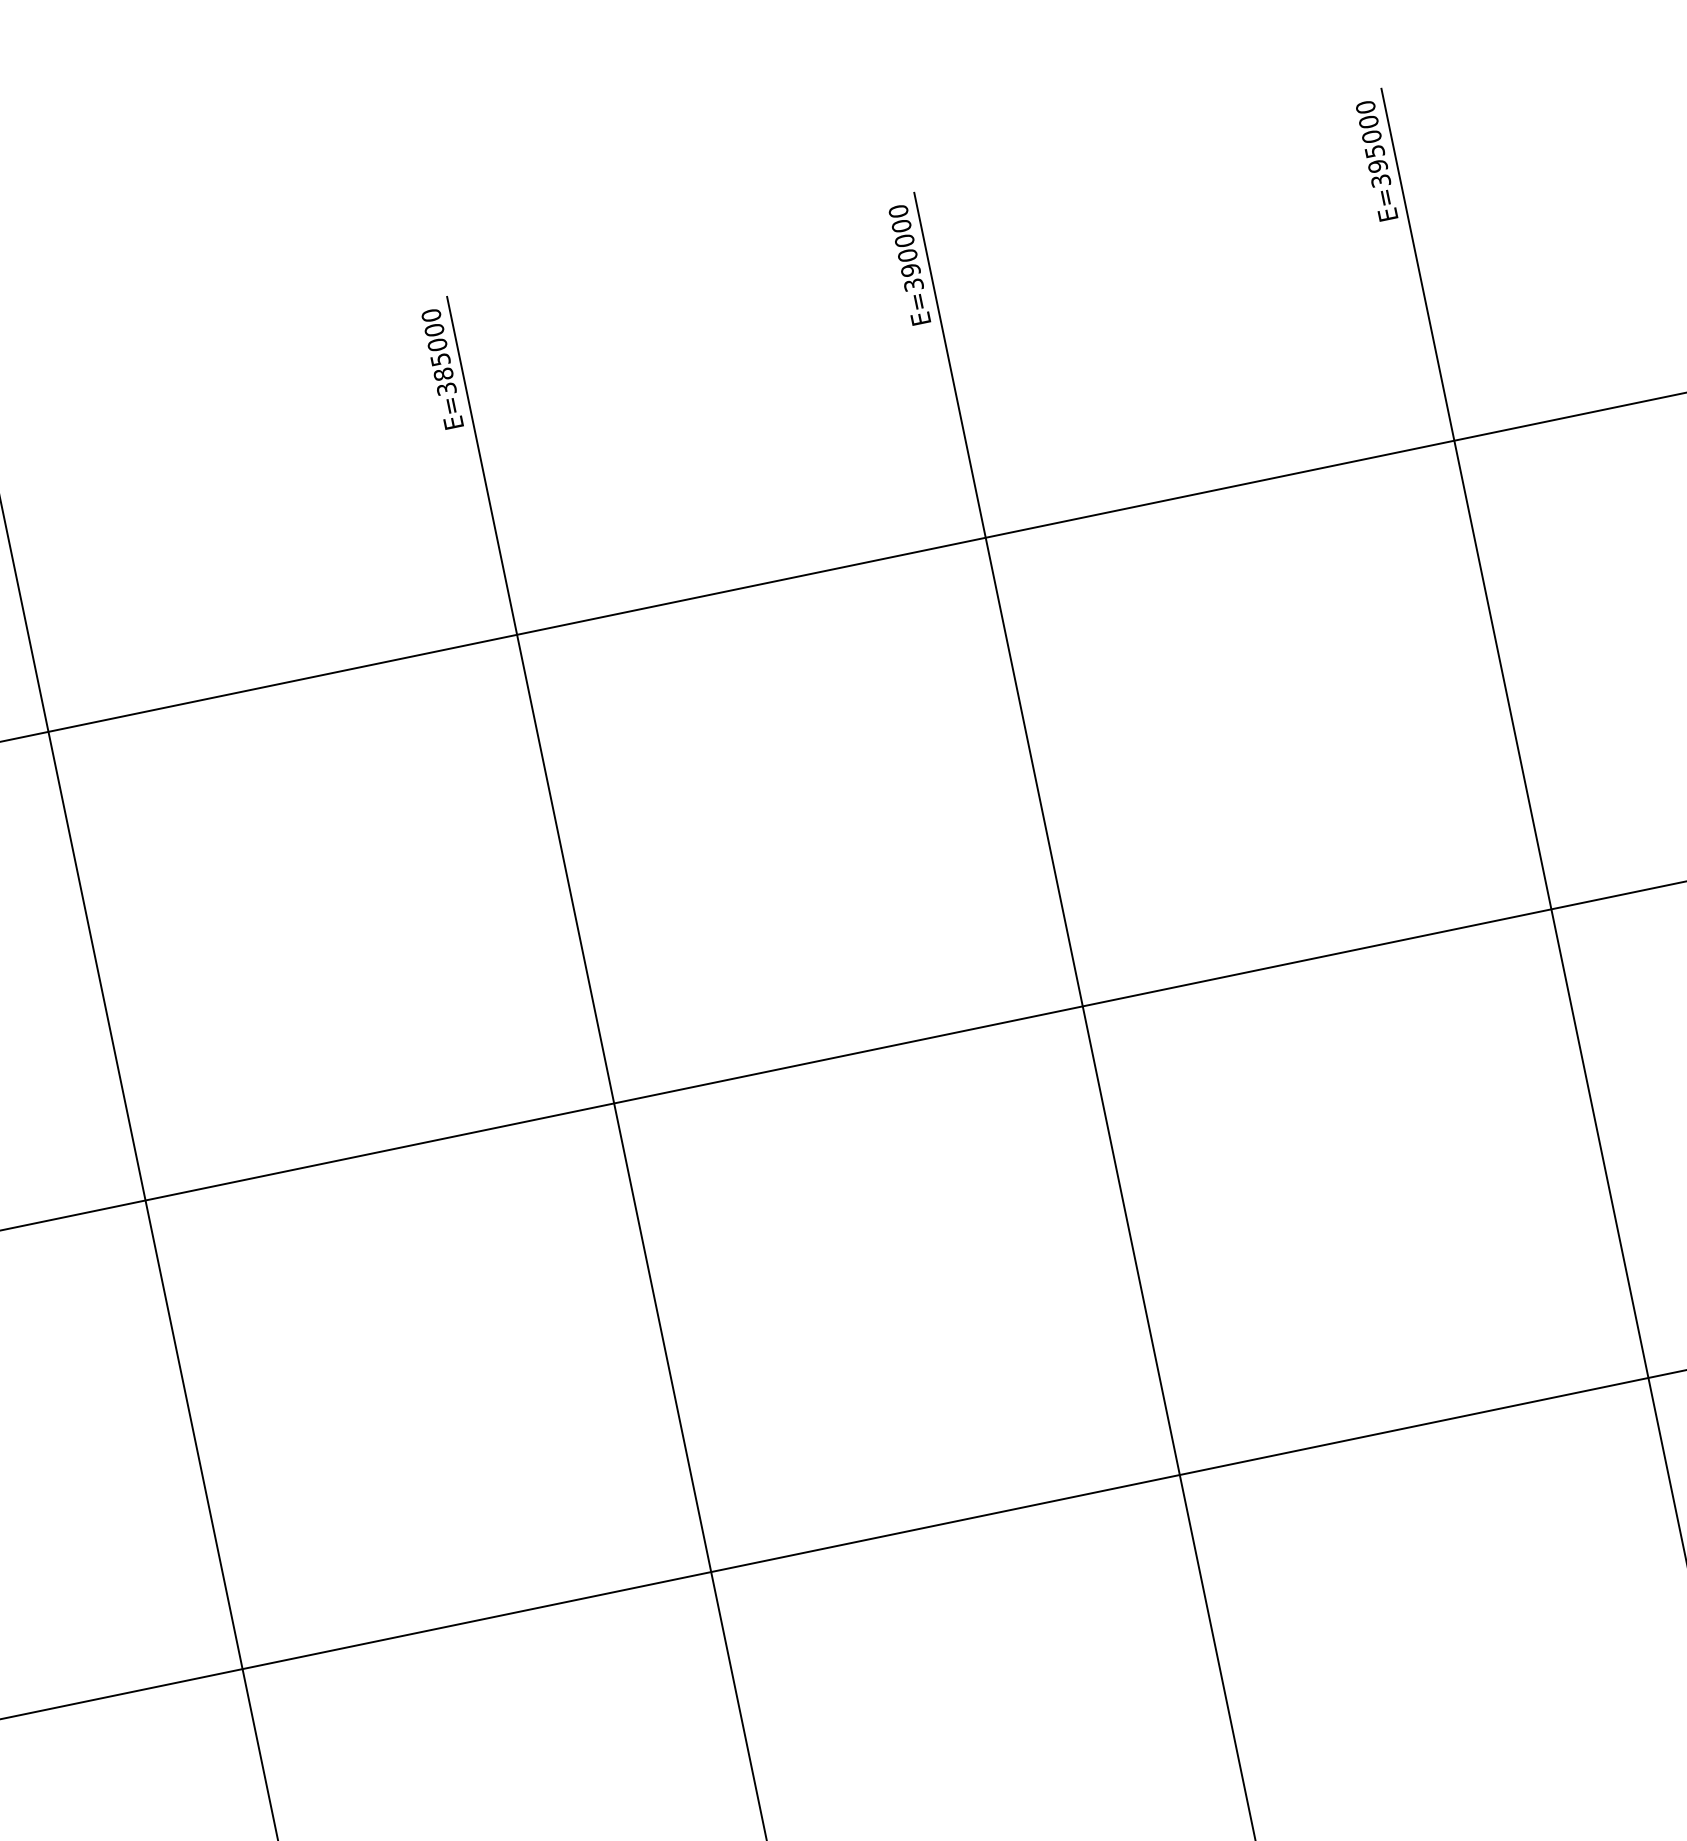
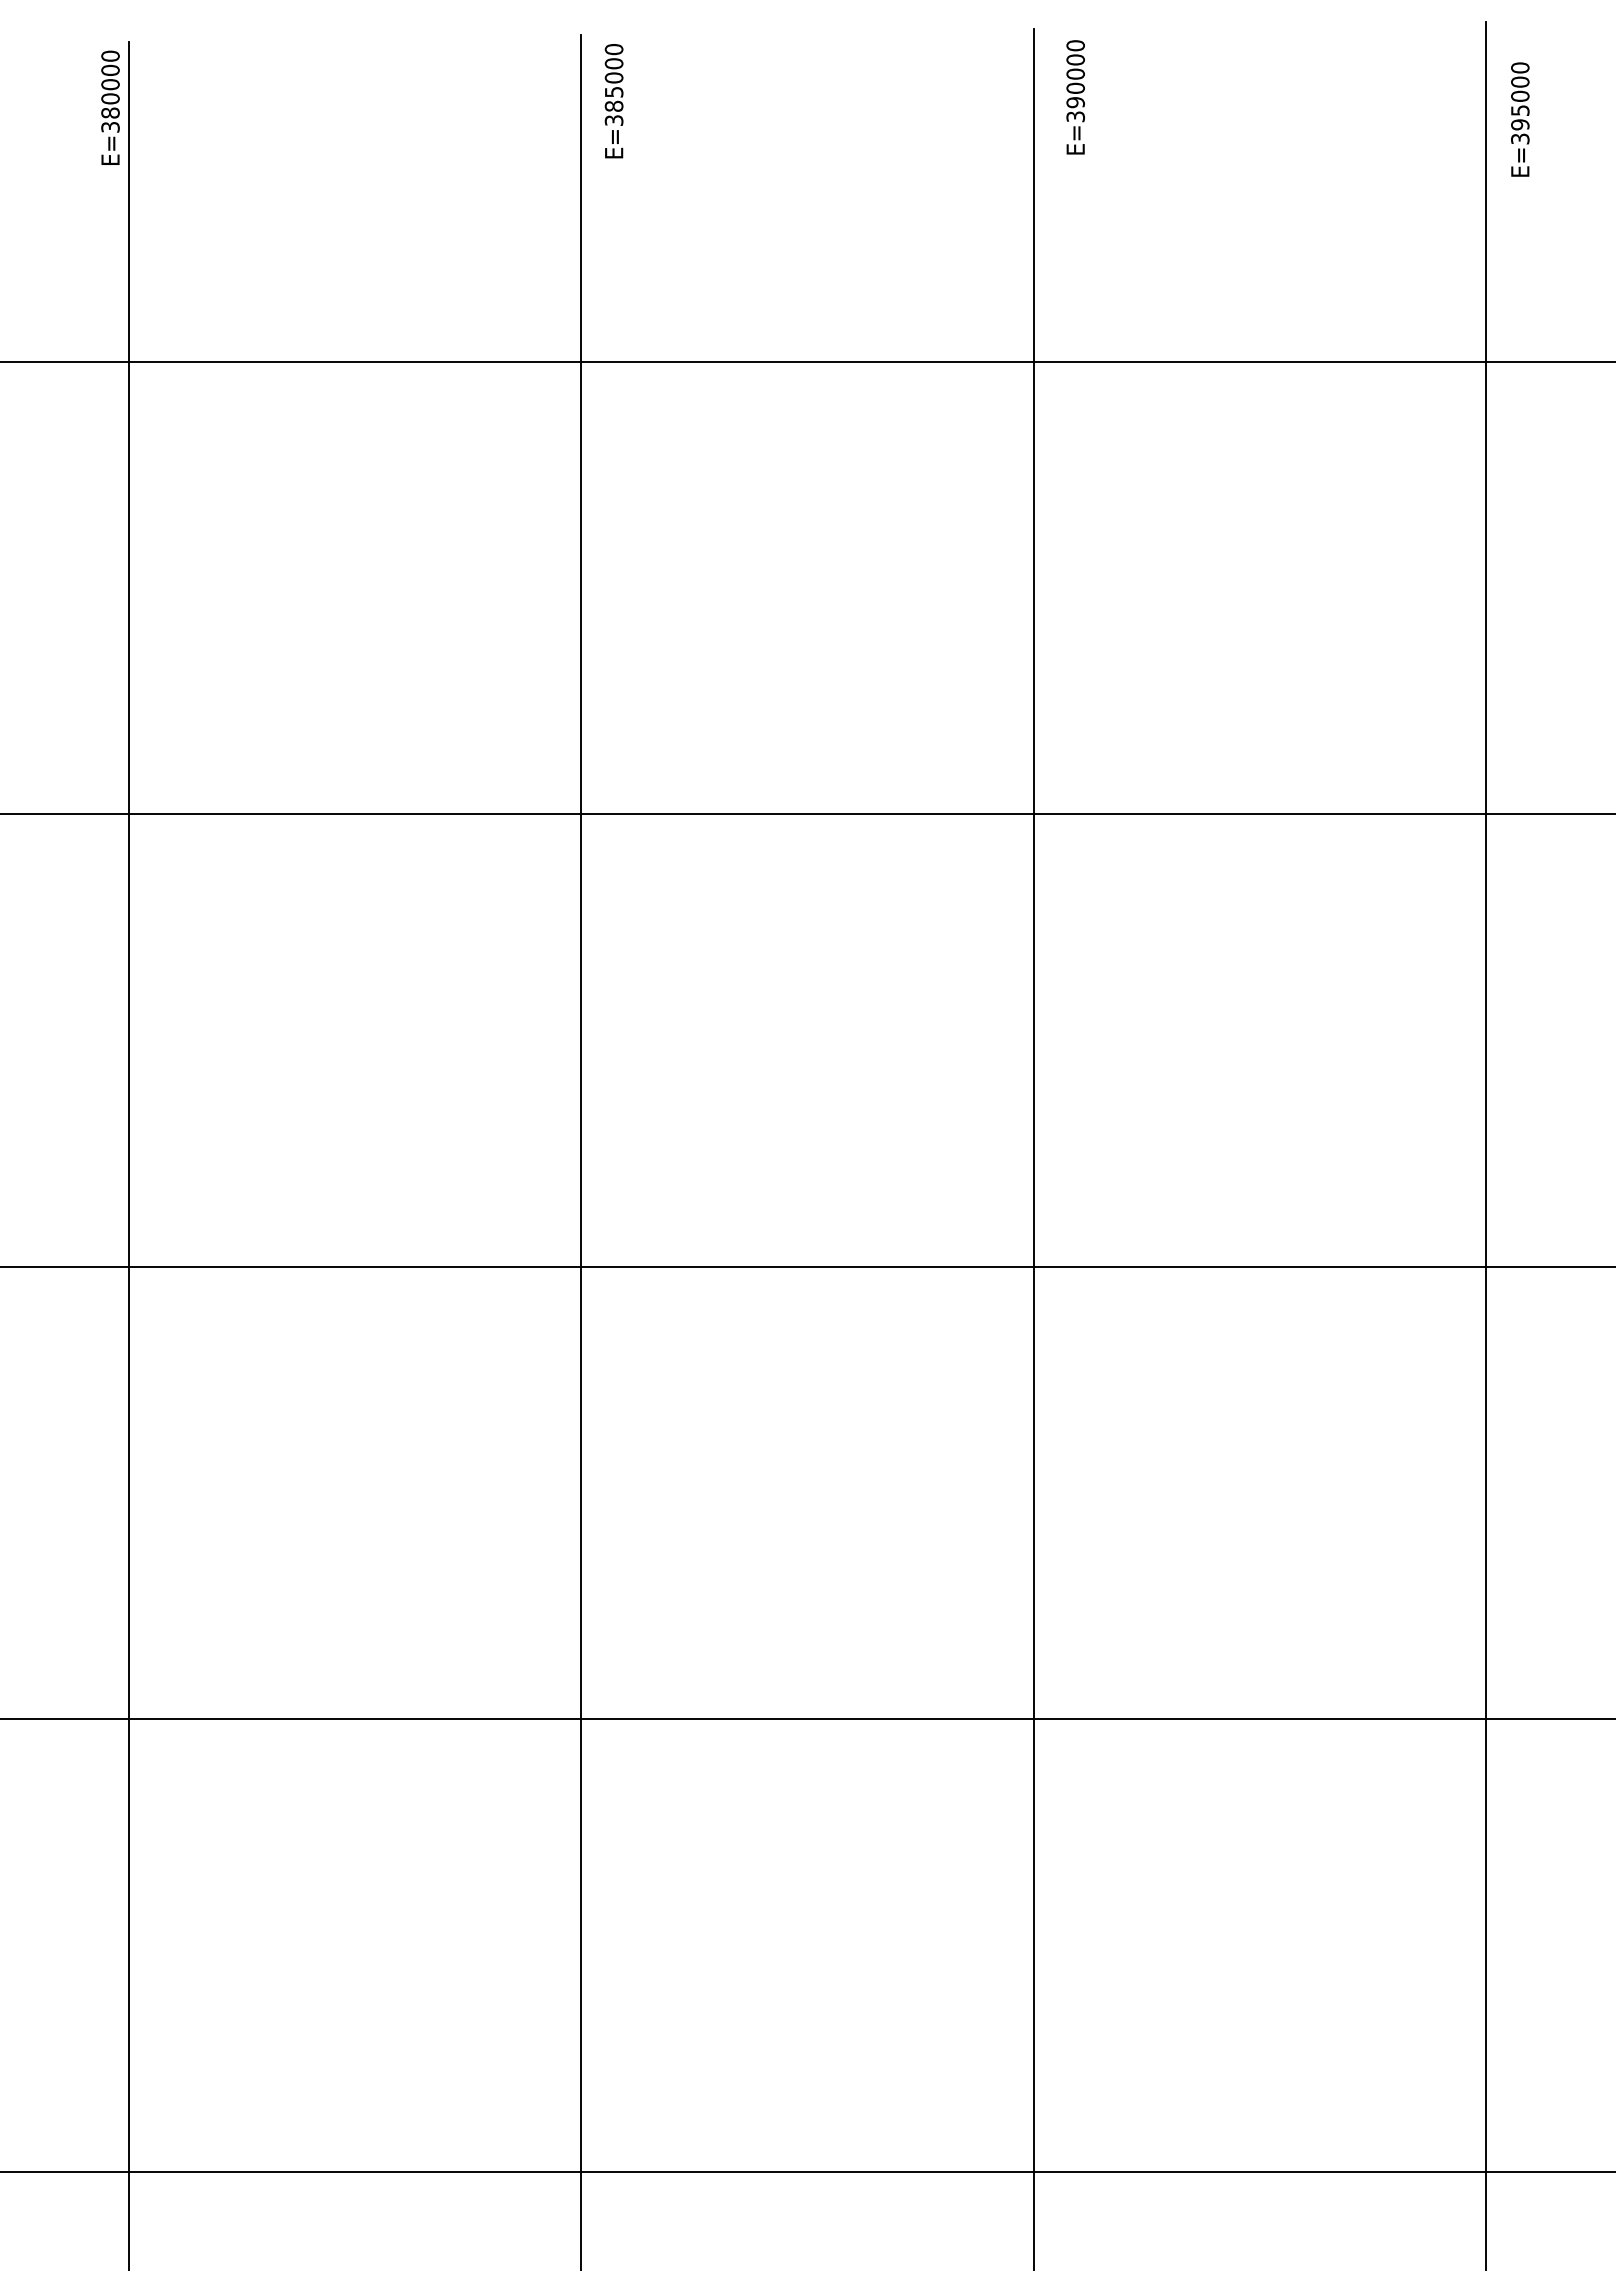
text: (1377, 160) -> (1520, 119), moved
text: (909, 265) -> (1075, 97), moved
text: (441, 369) -> (613, 101), moved

